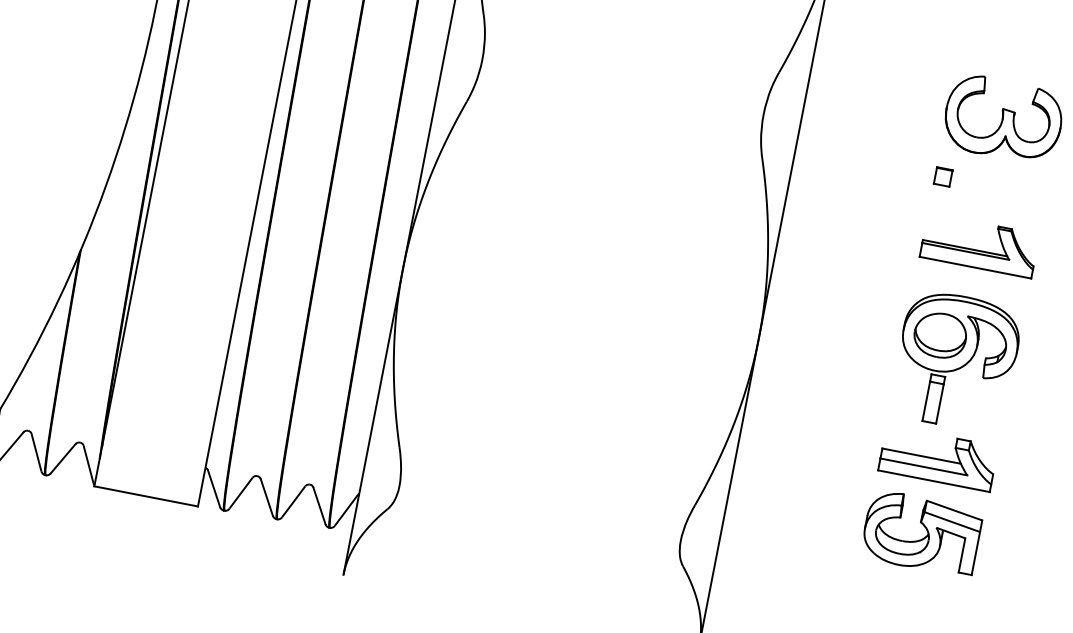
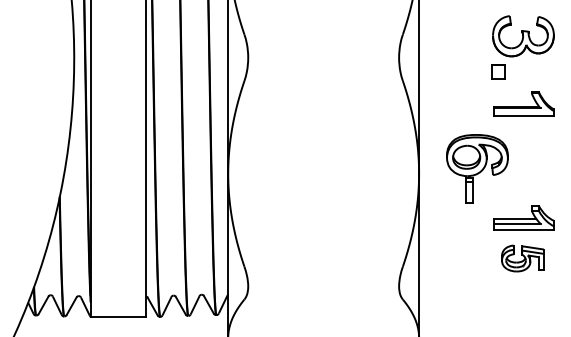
part: (941, 177) -> (497, 72), size x1.6
part: (956, 360) -> (477, 168), moved
part: (921, 533) -> (522, 258), size x0.7

